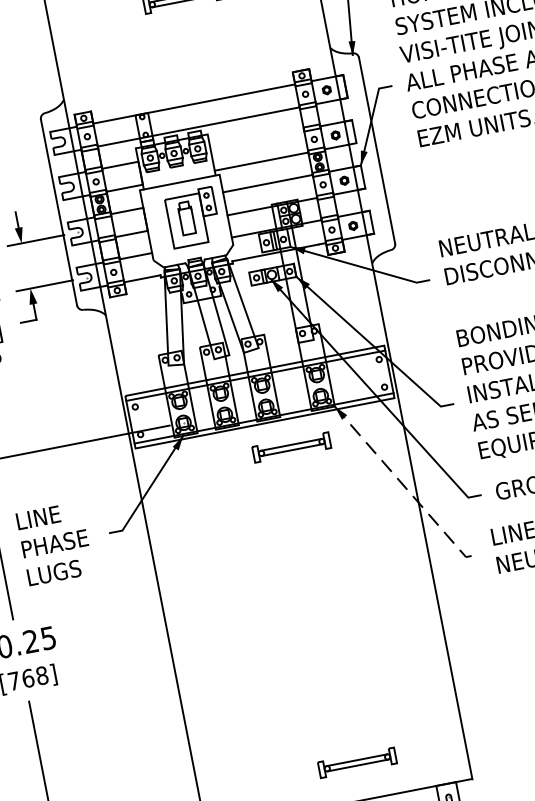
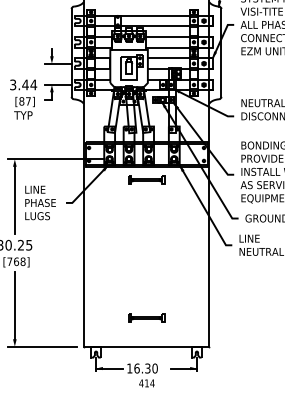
line: (257, 137) -> (168, 36), added
part: (291, 446) -> (146, 179), moved
line: (407, 489) -> (205, 209), dashed -> solid
part: (357, 761) -> (146, 317), moved

